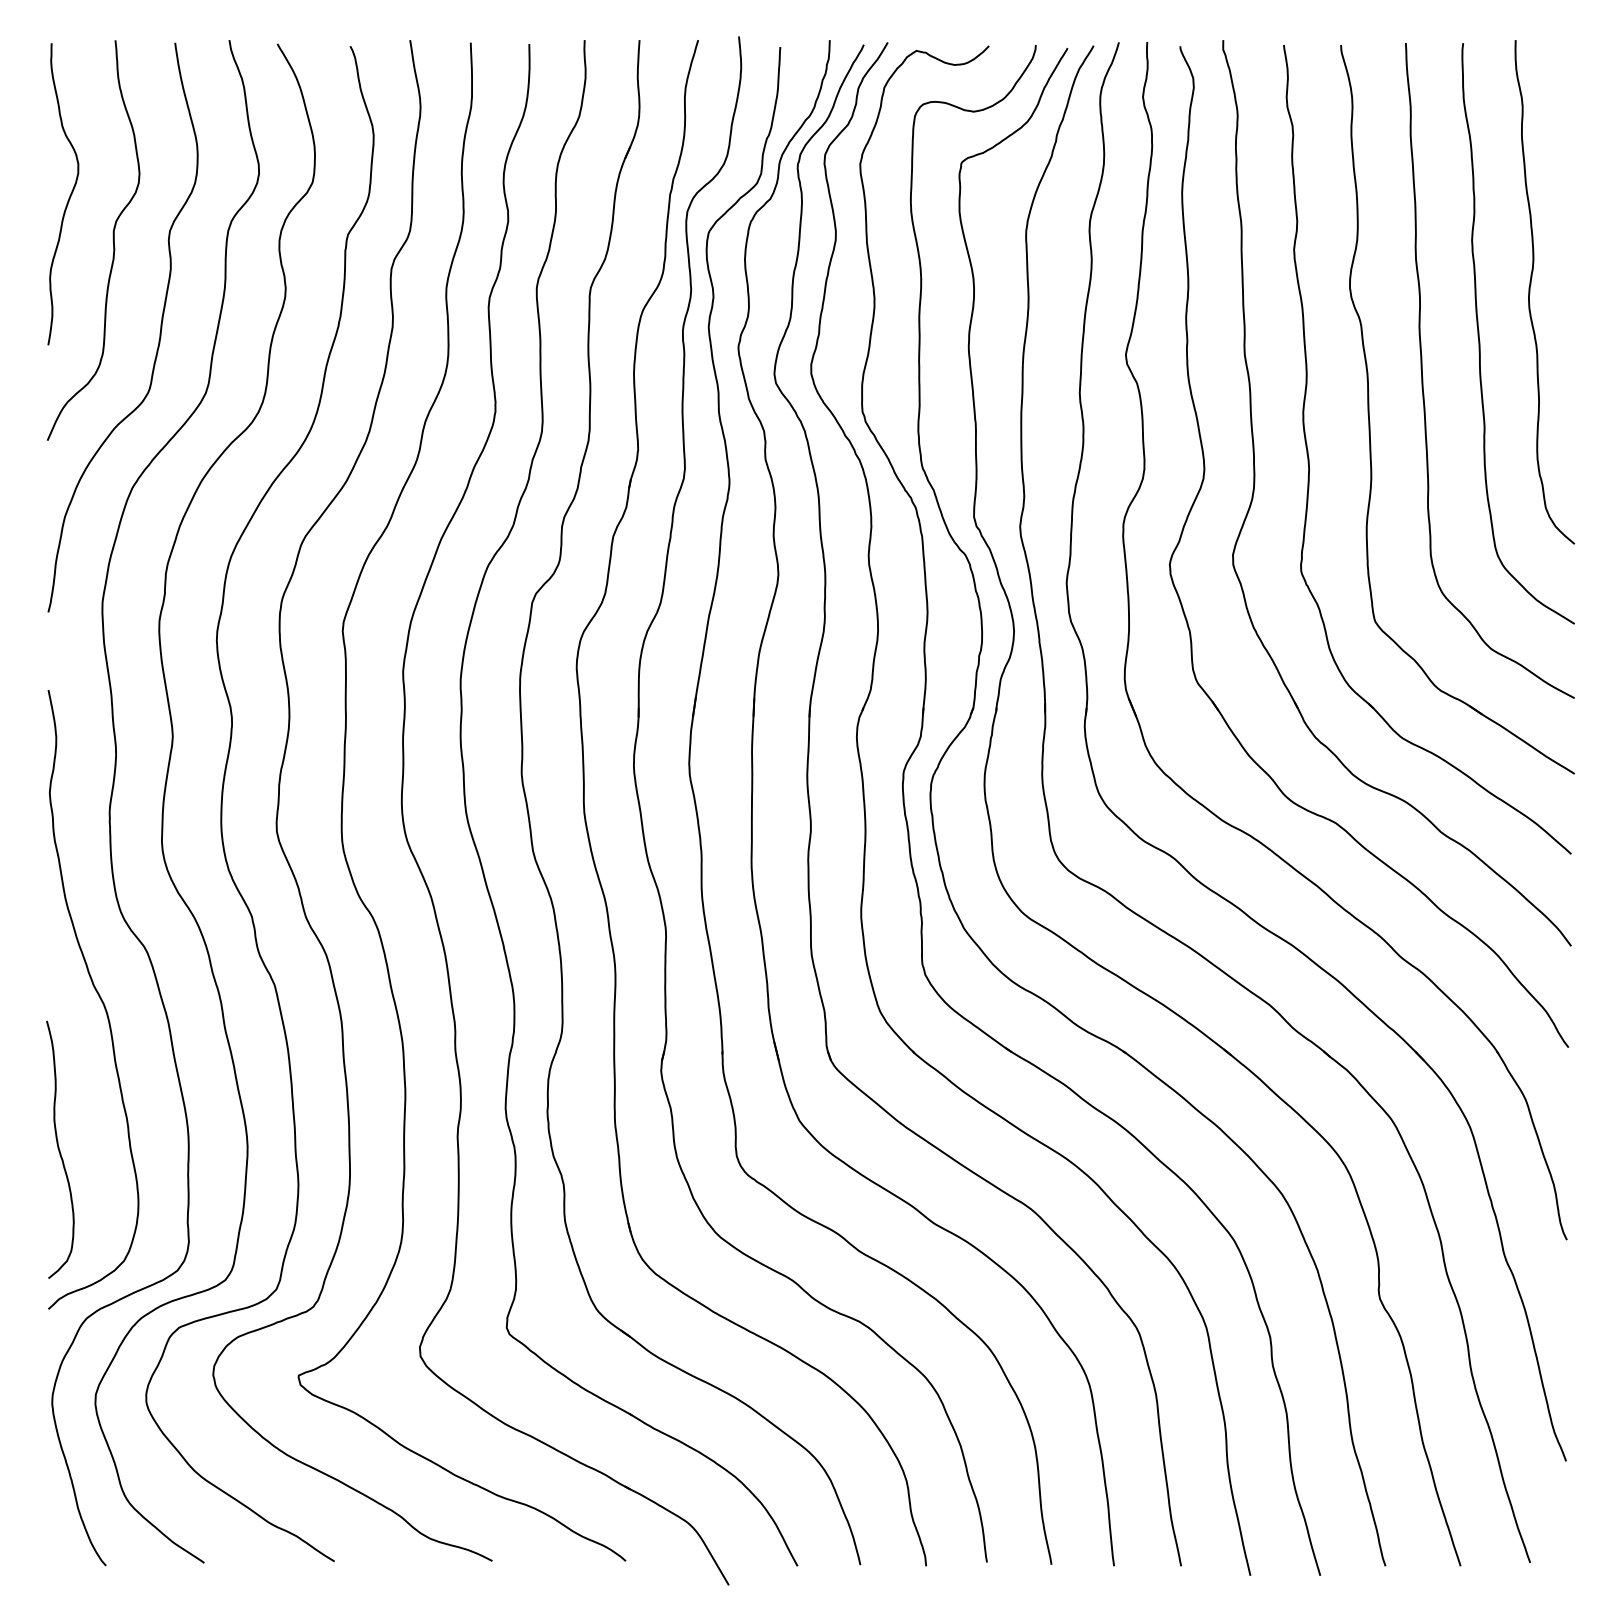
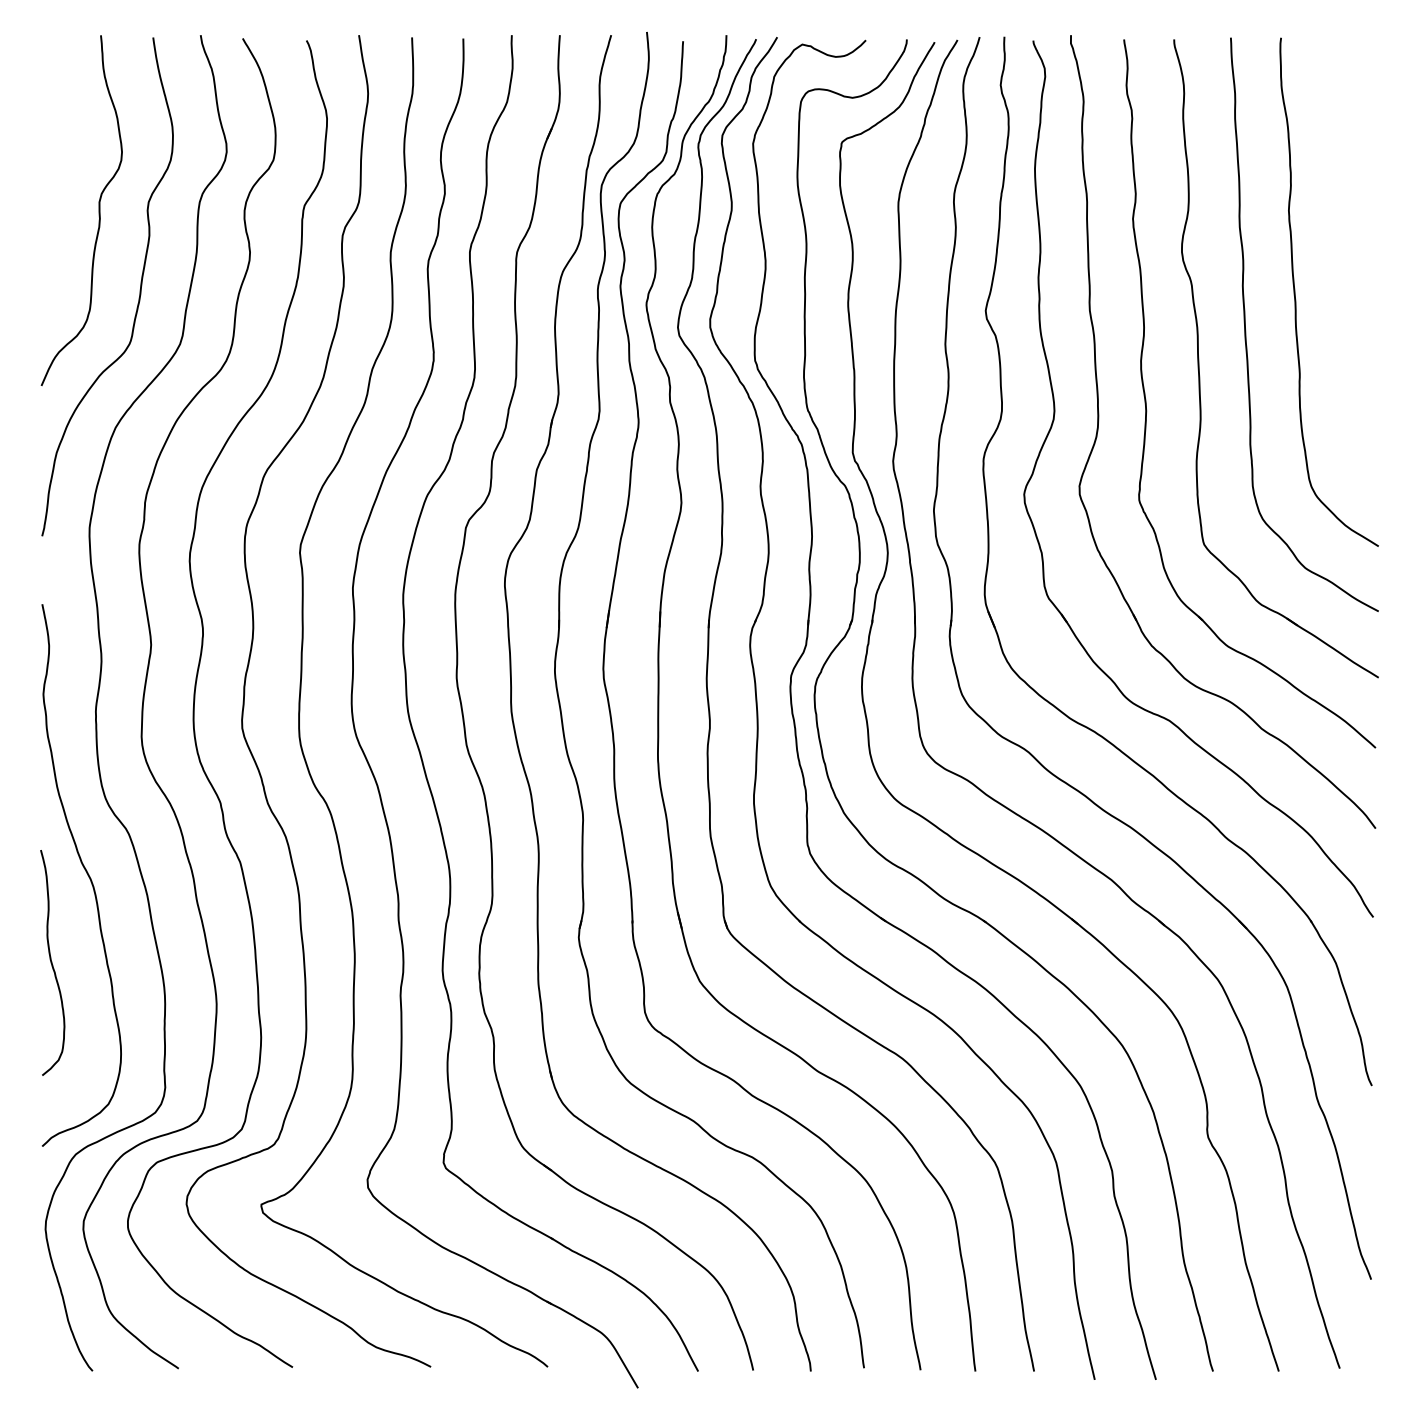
curve: (69, 195) -> (60, 171), removed
curve: (1531, 289) -> (1340, 253), removed
curve: (60, 1149) -> (52, 962), moved

